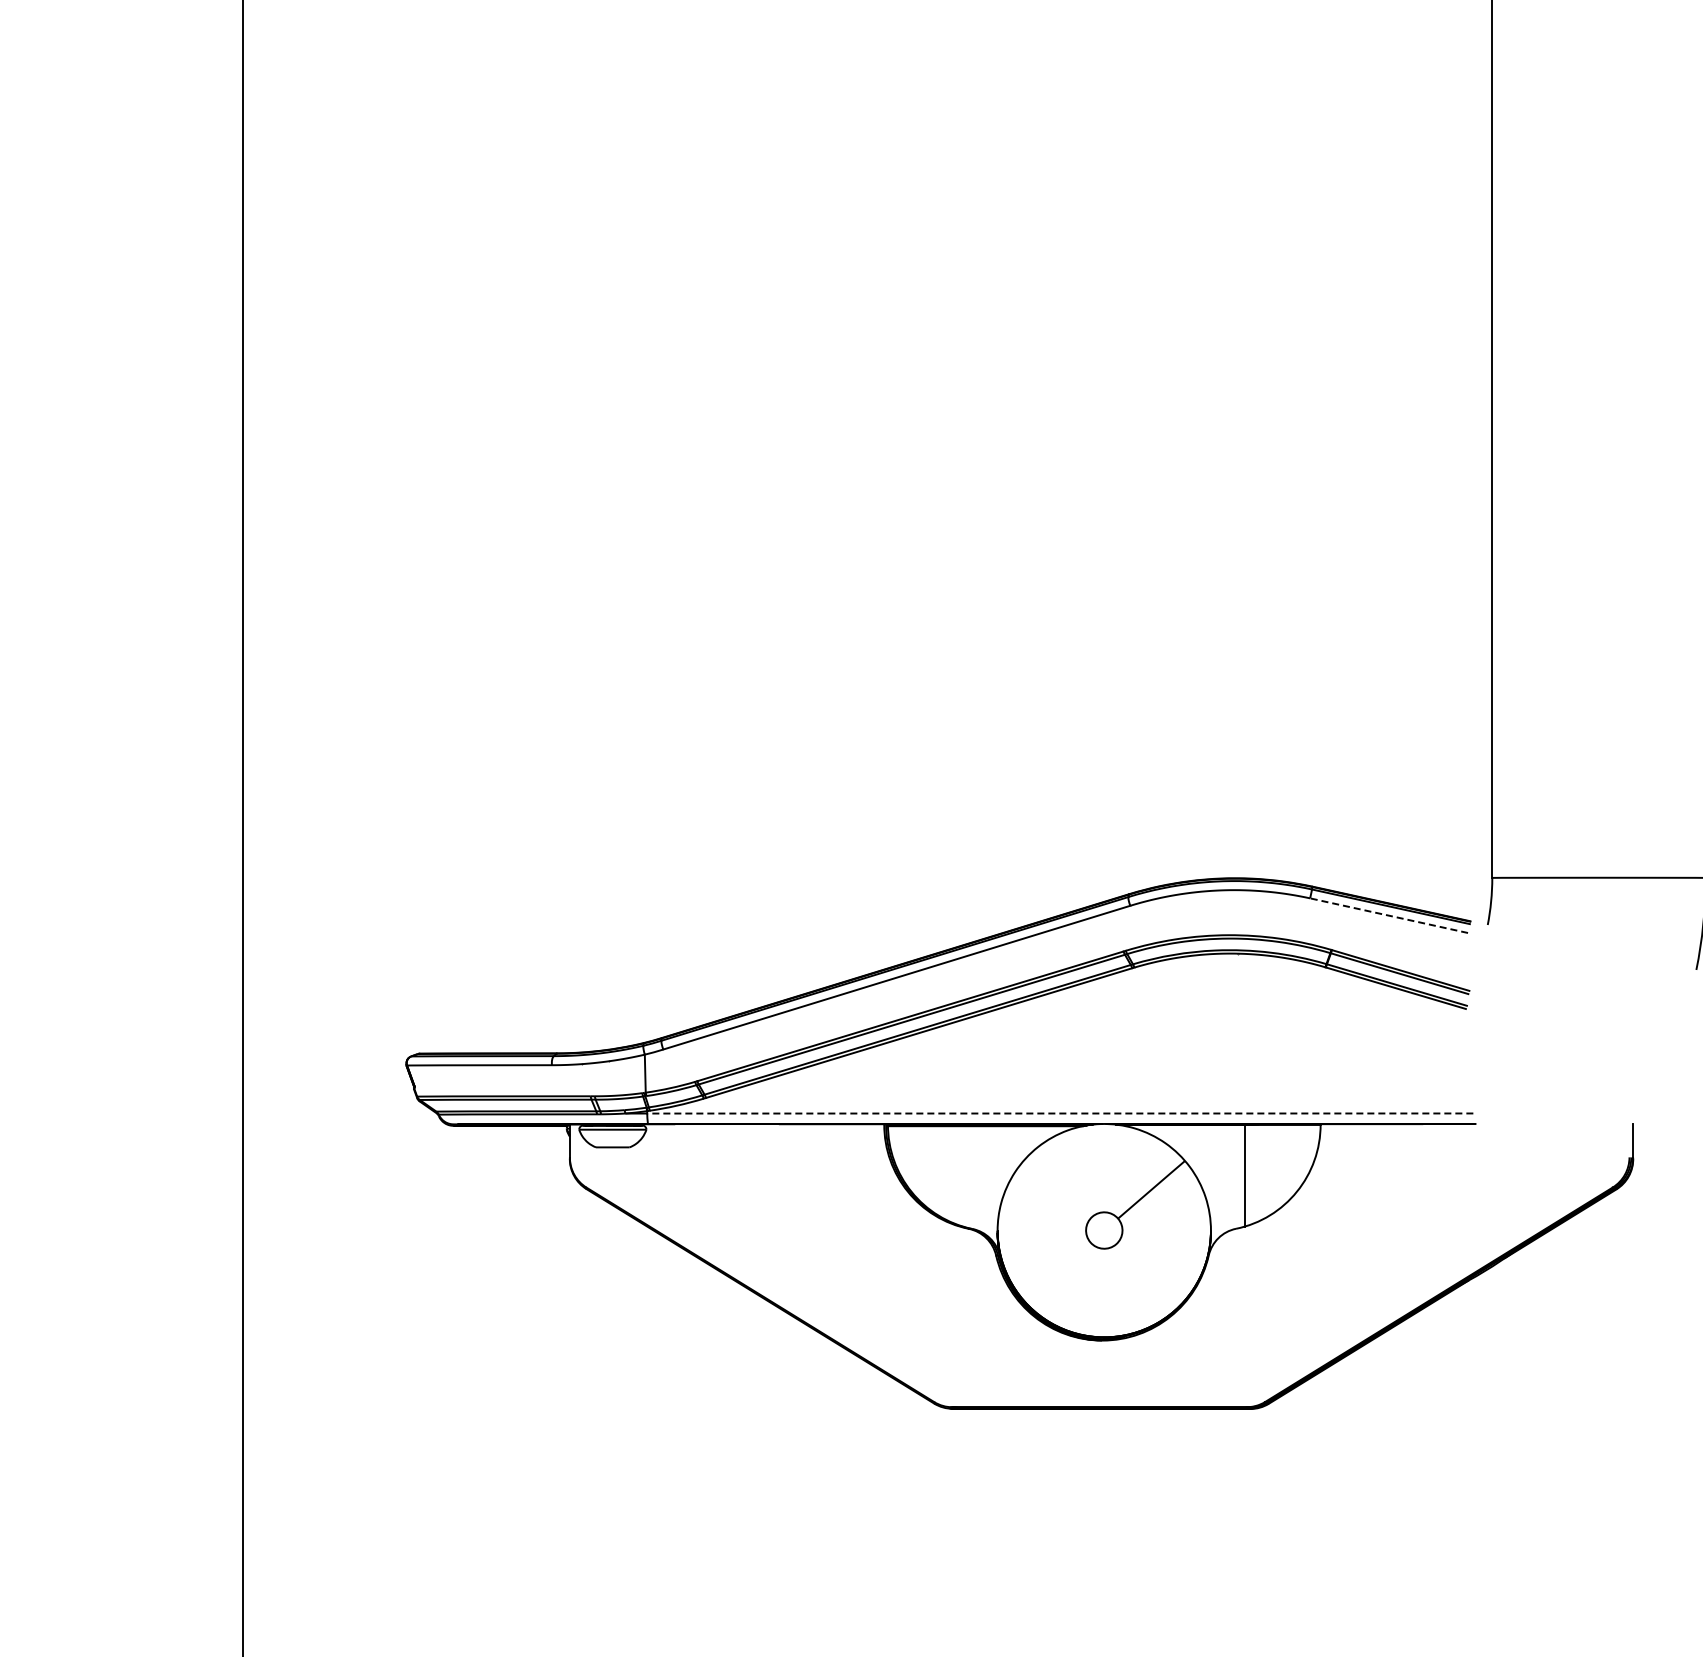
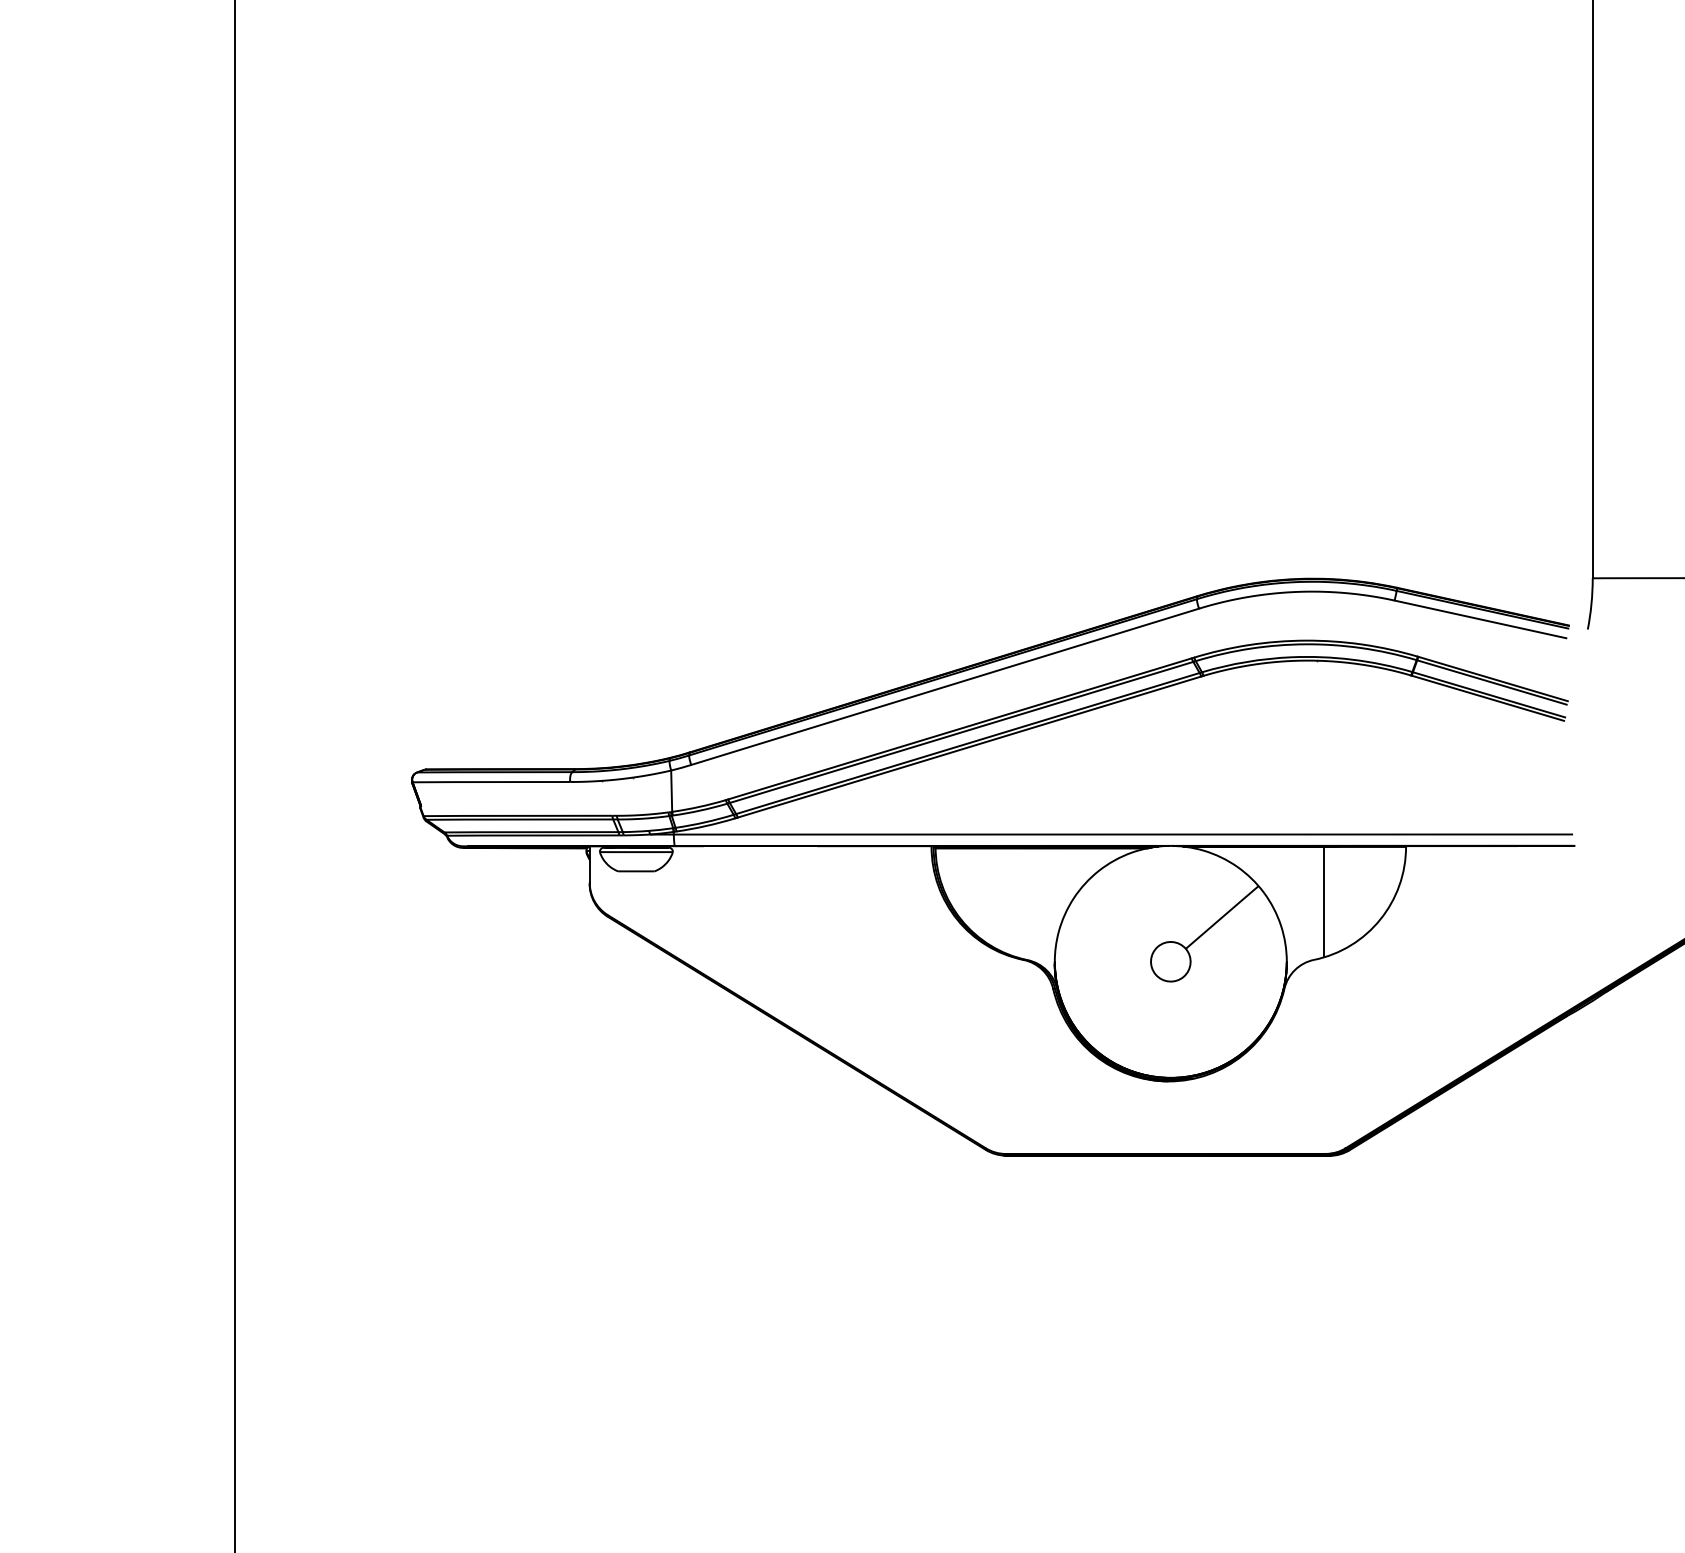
line: (1389, 915) -> (1480, 619), dashed -> solid
line: (1059, 1113) -> (1122, 834), dashed -> solid

